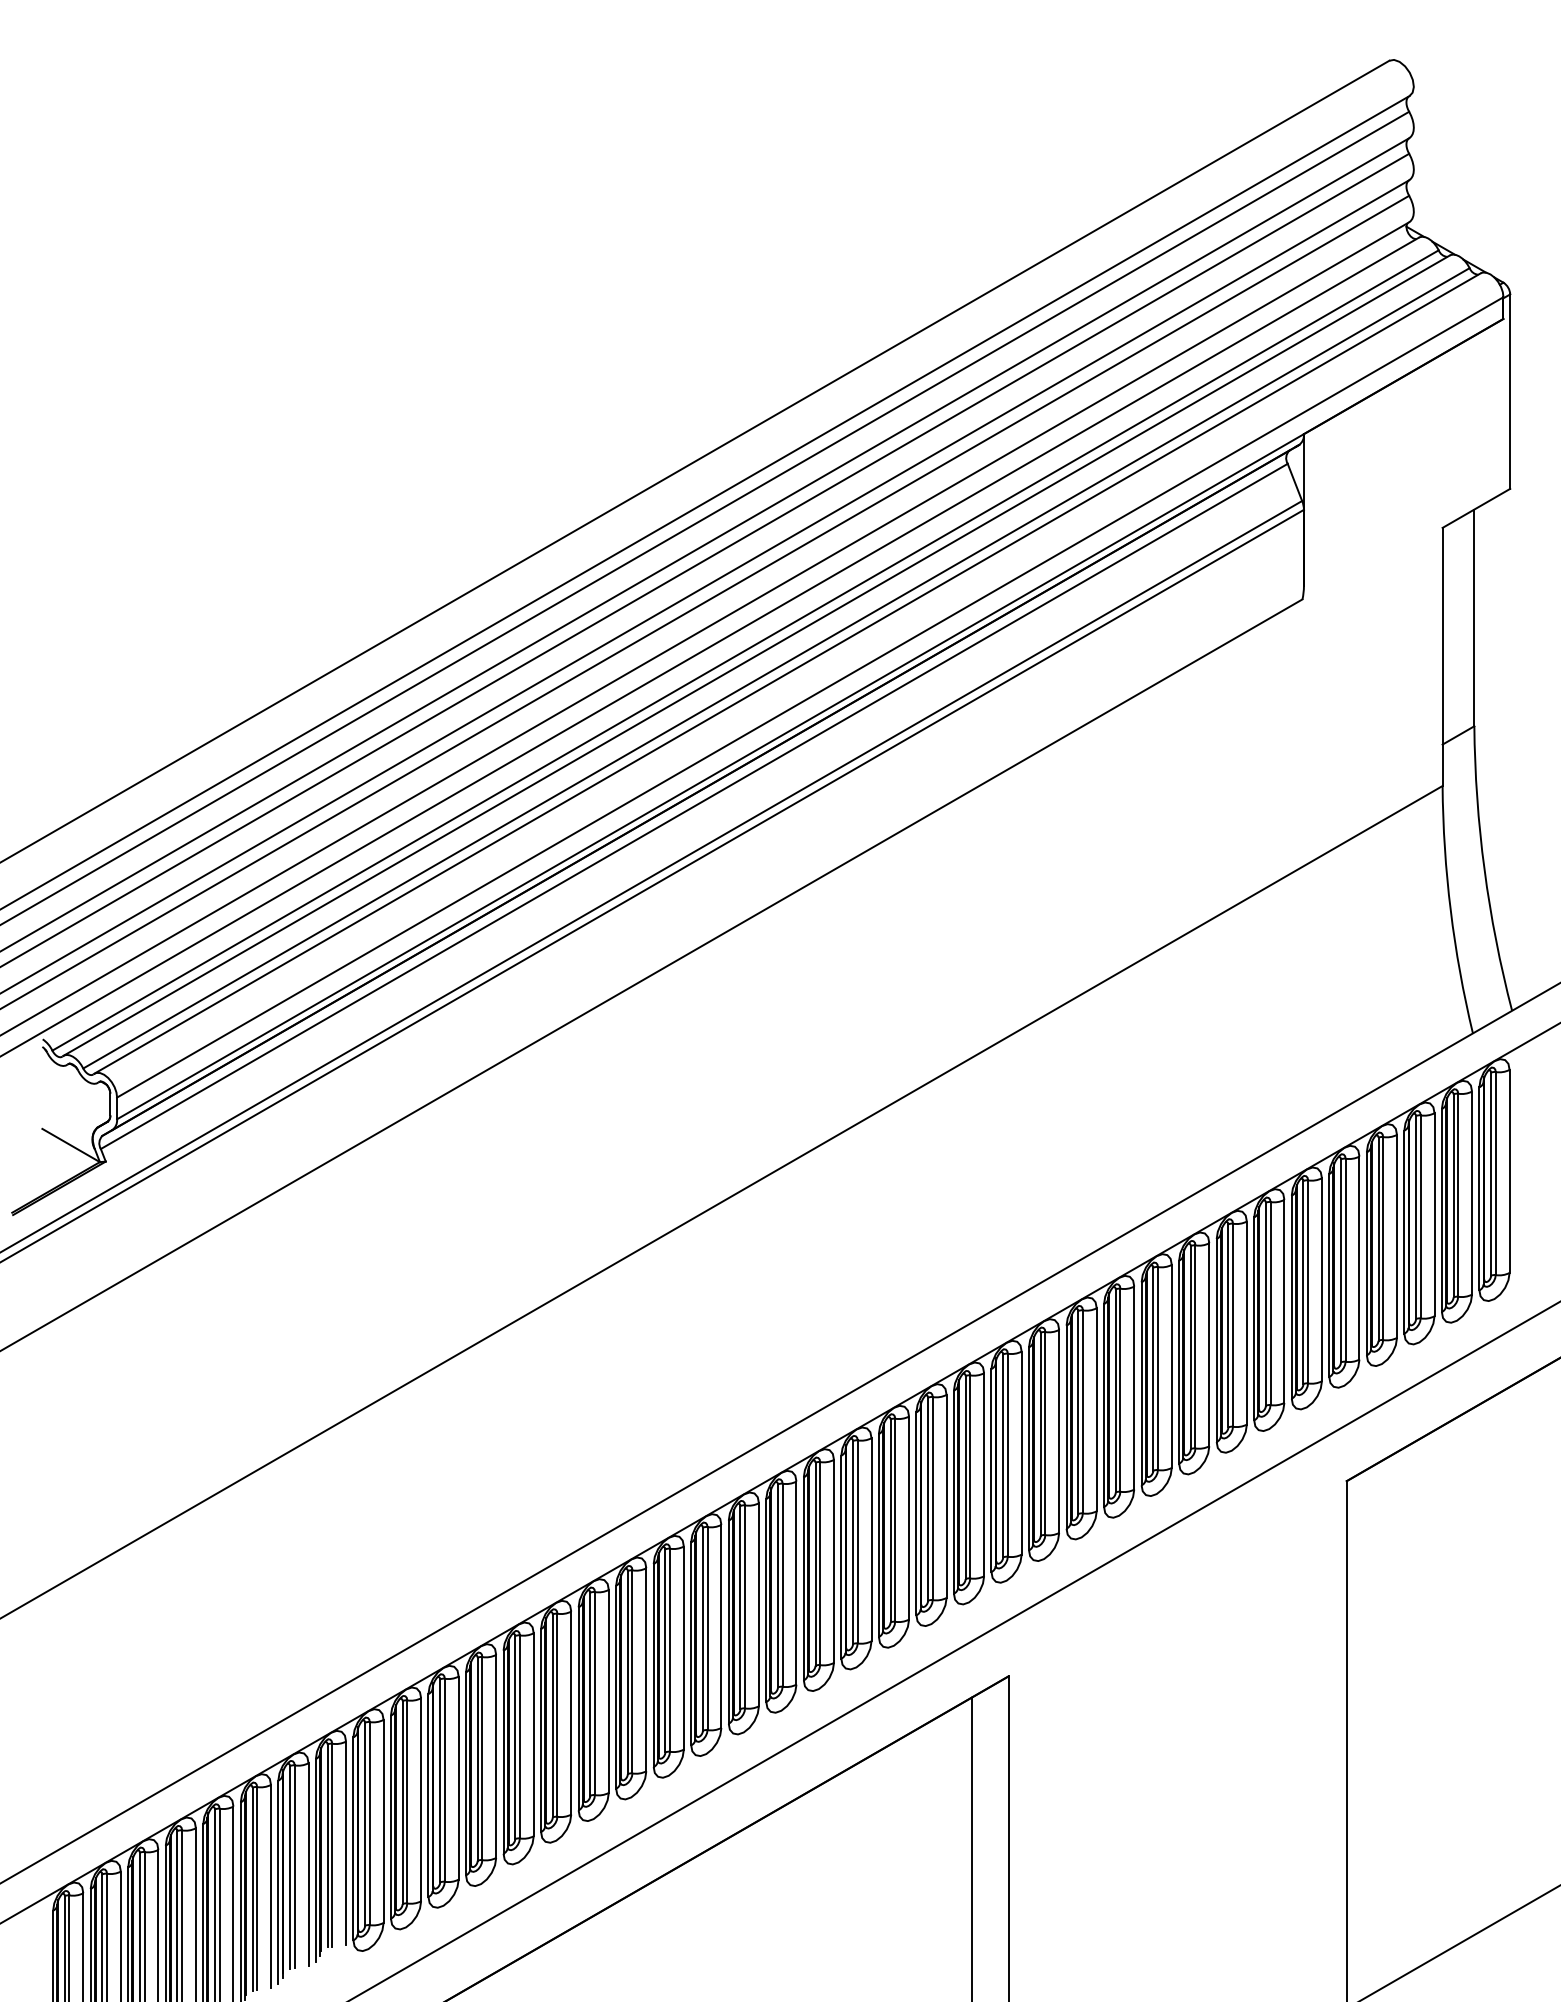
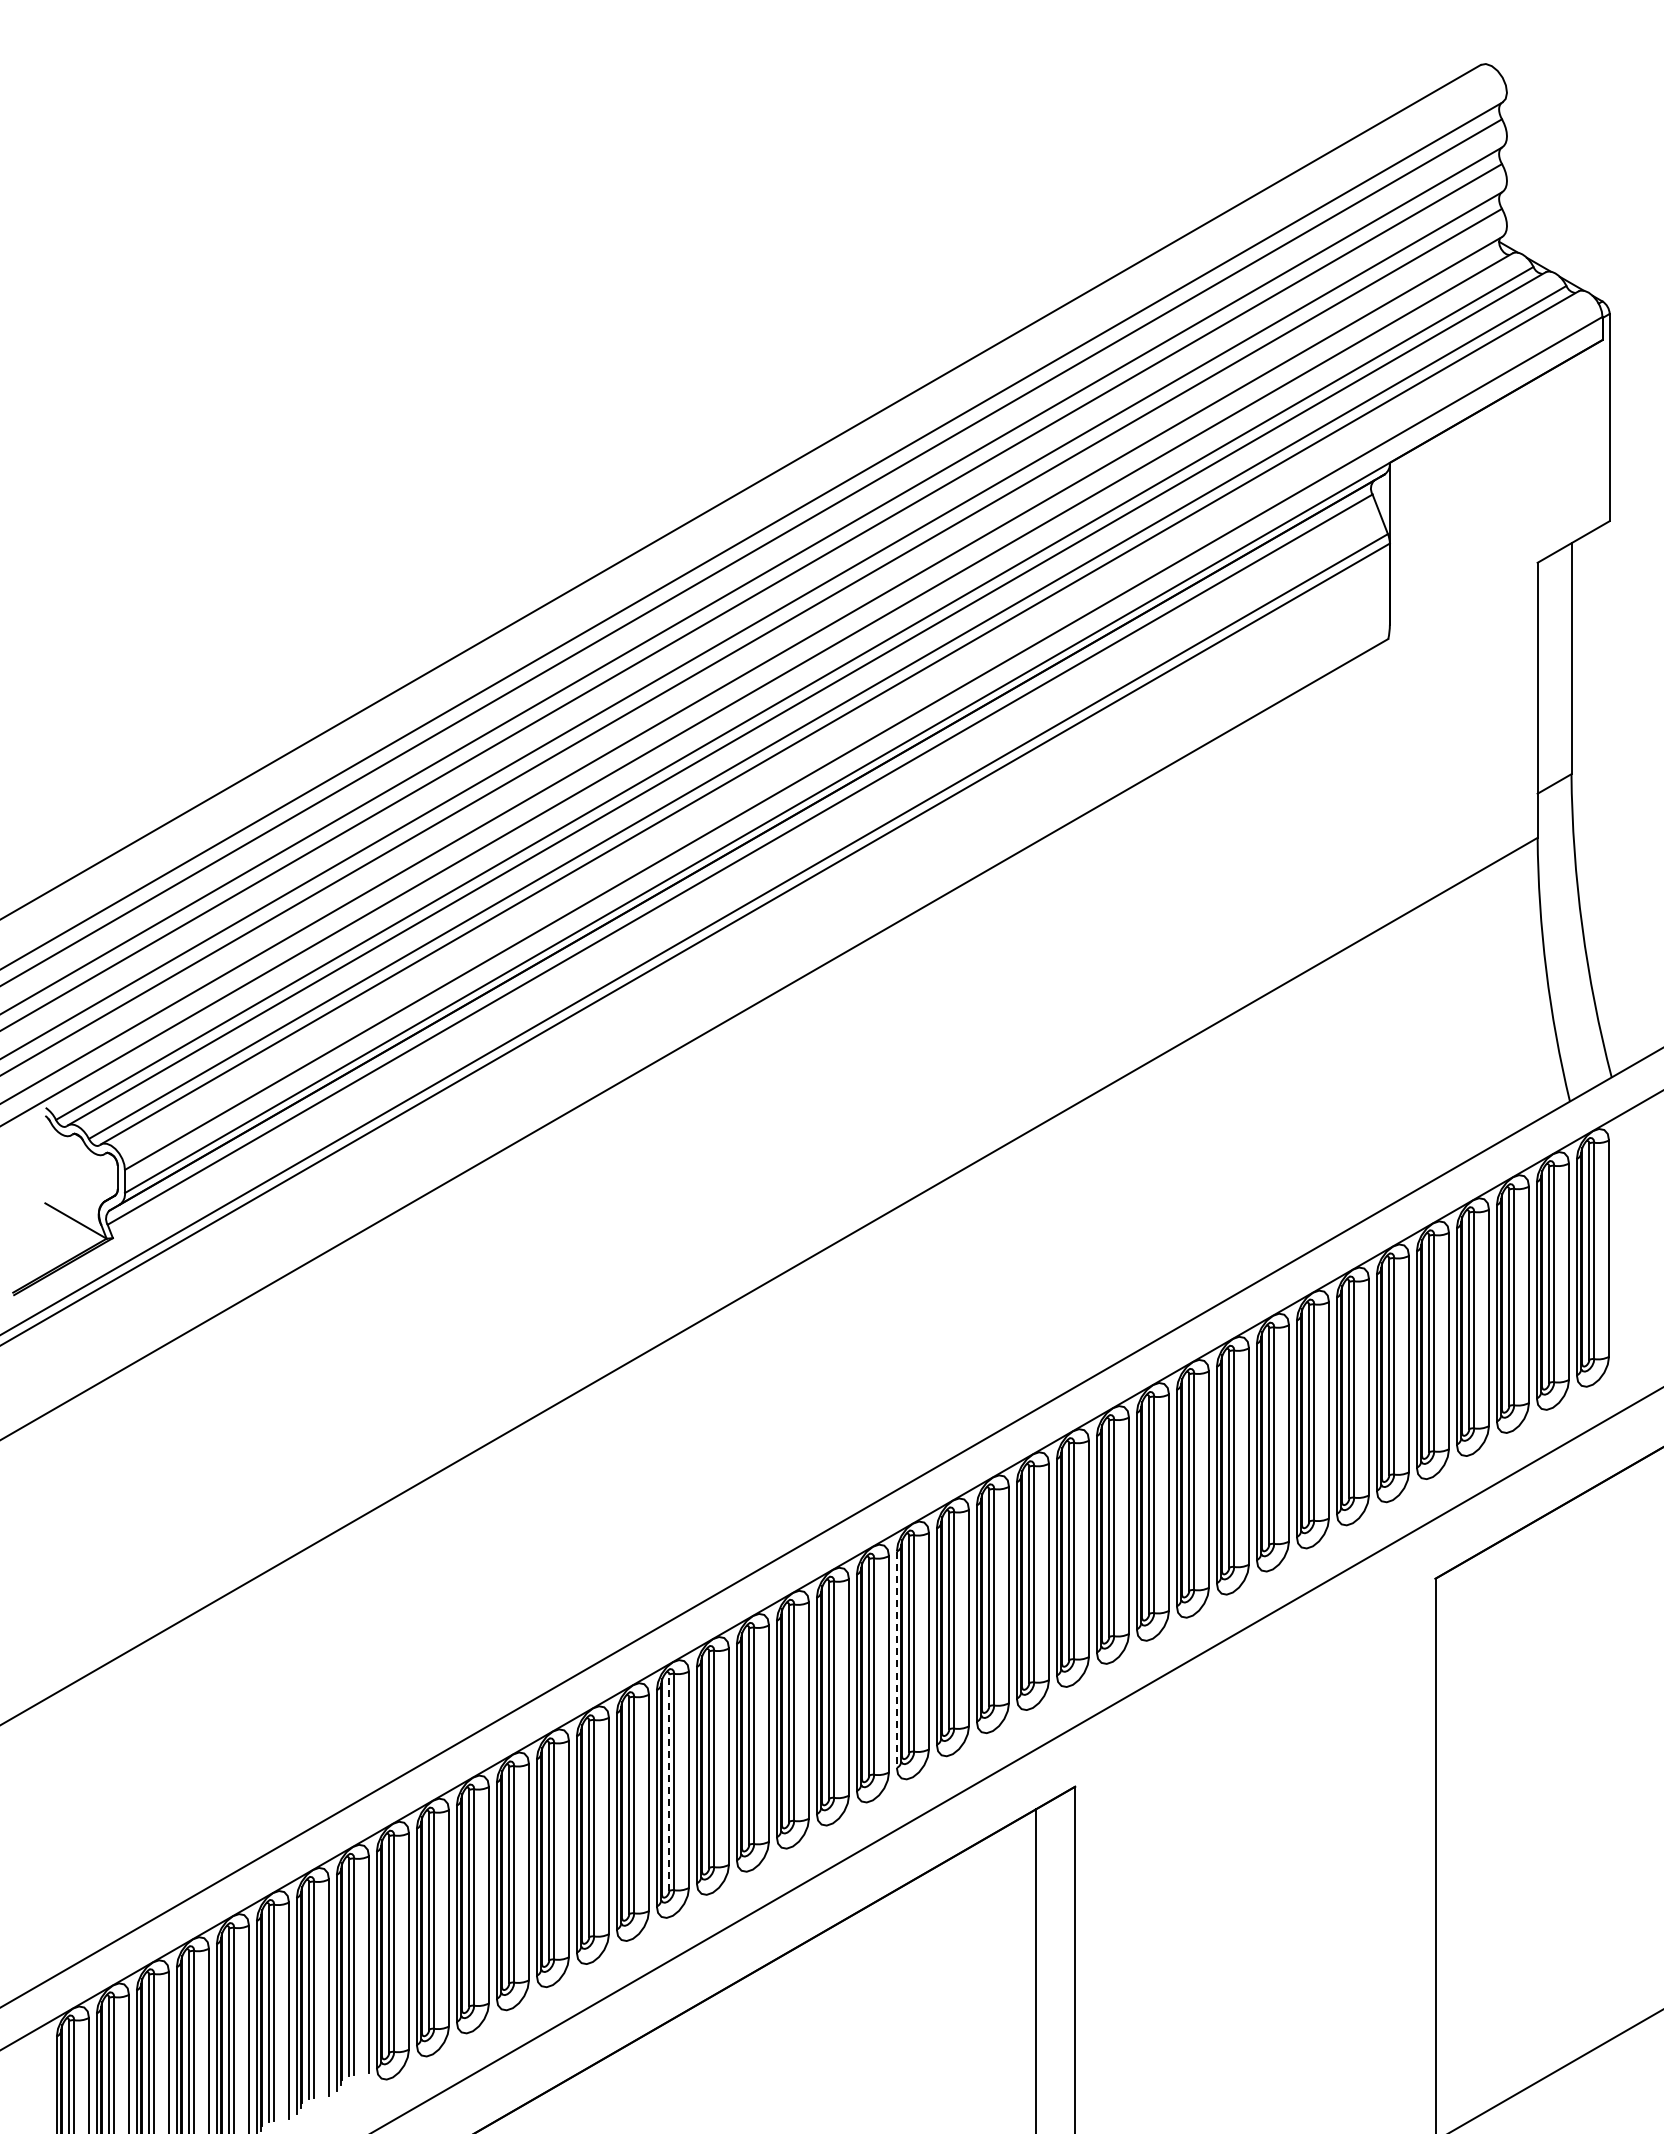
line: (841, 1557) -> (896, 1660), solid -> dashed
line: (628, 1672) -> (669, 1782), solid -> dashed

